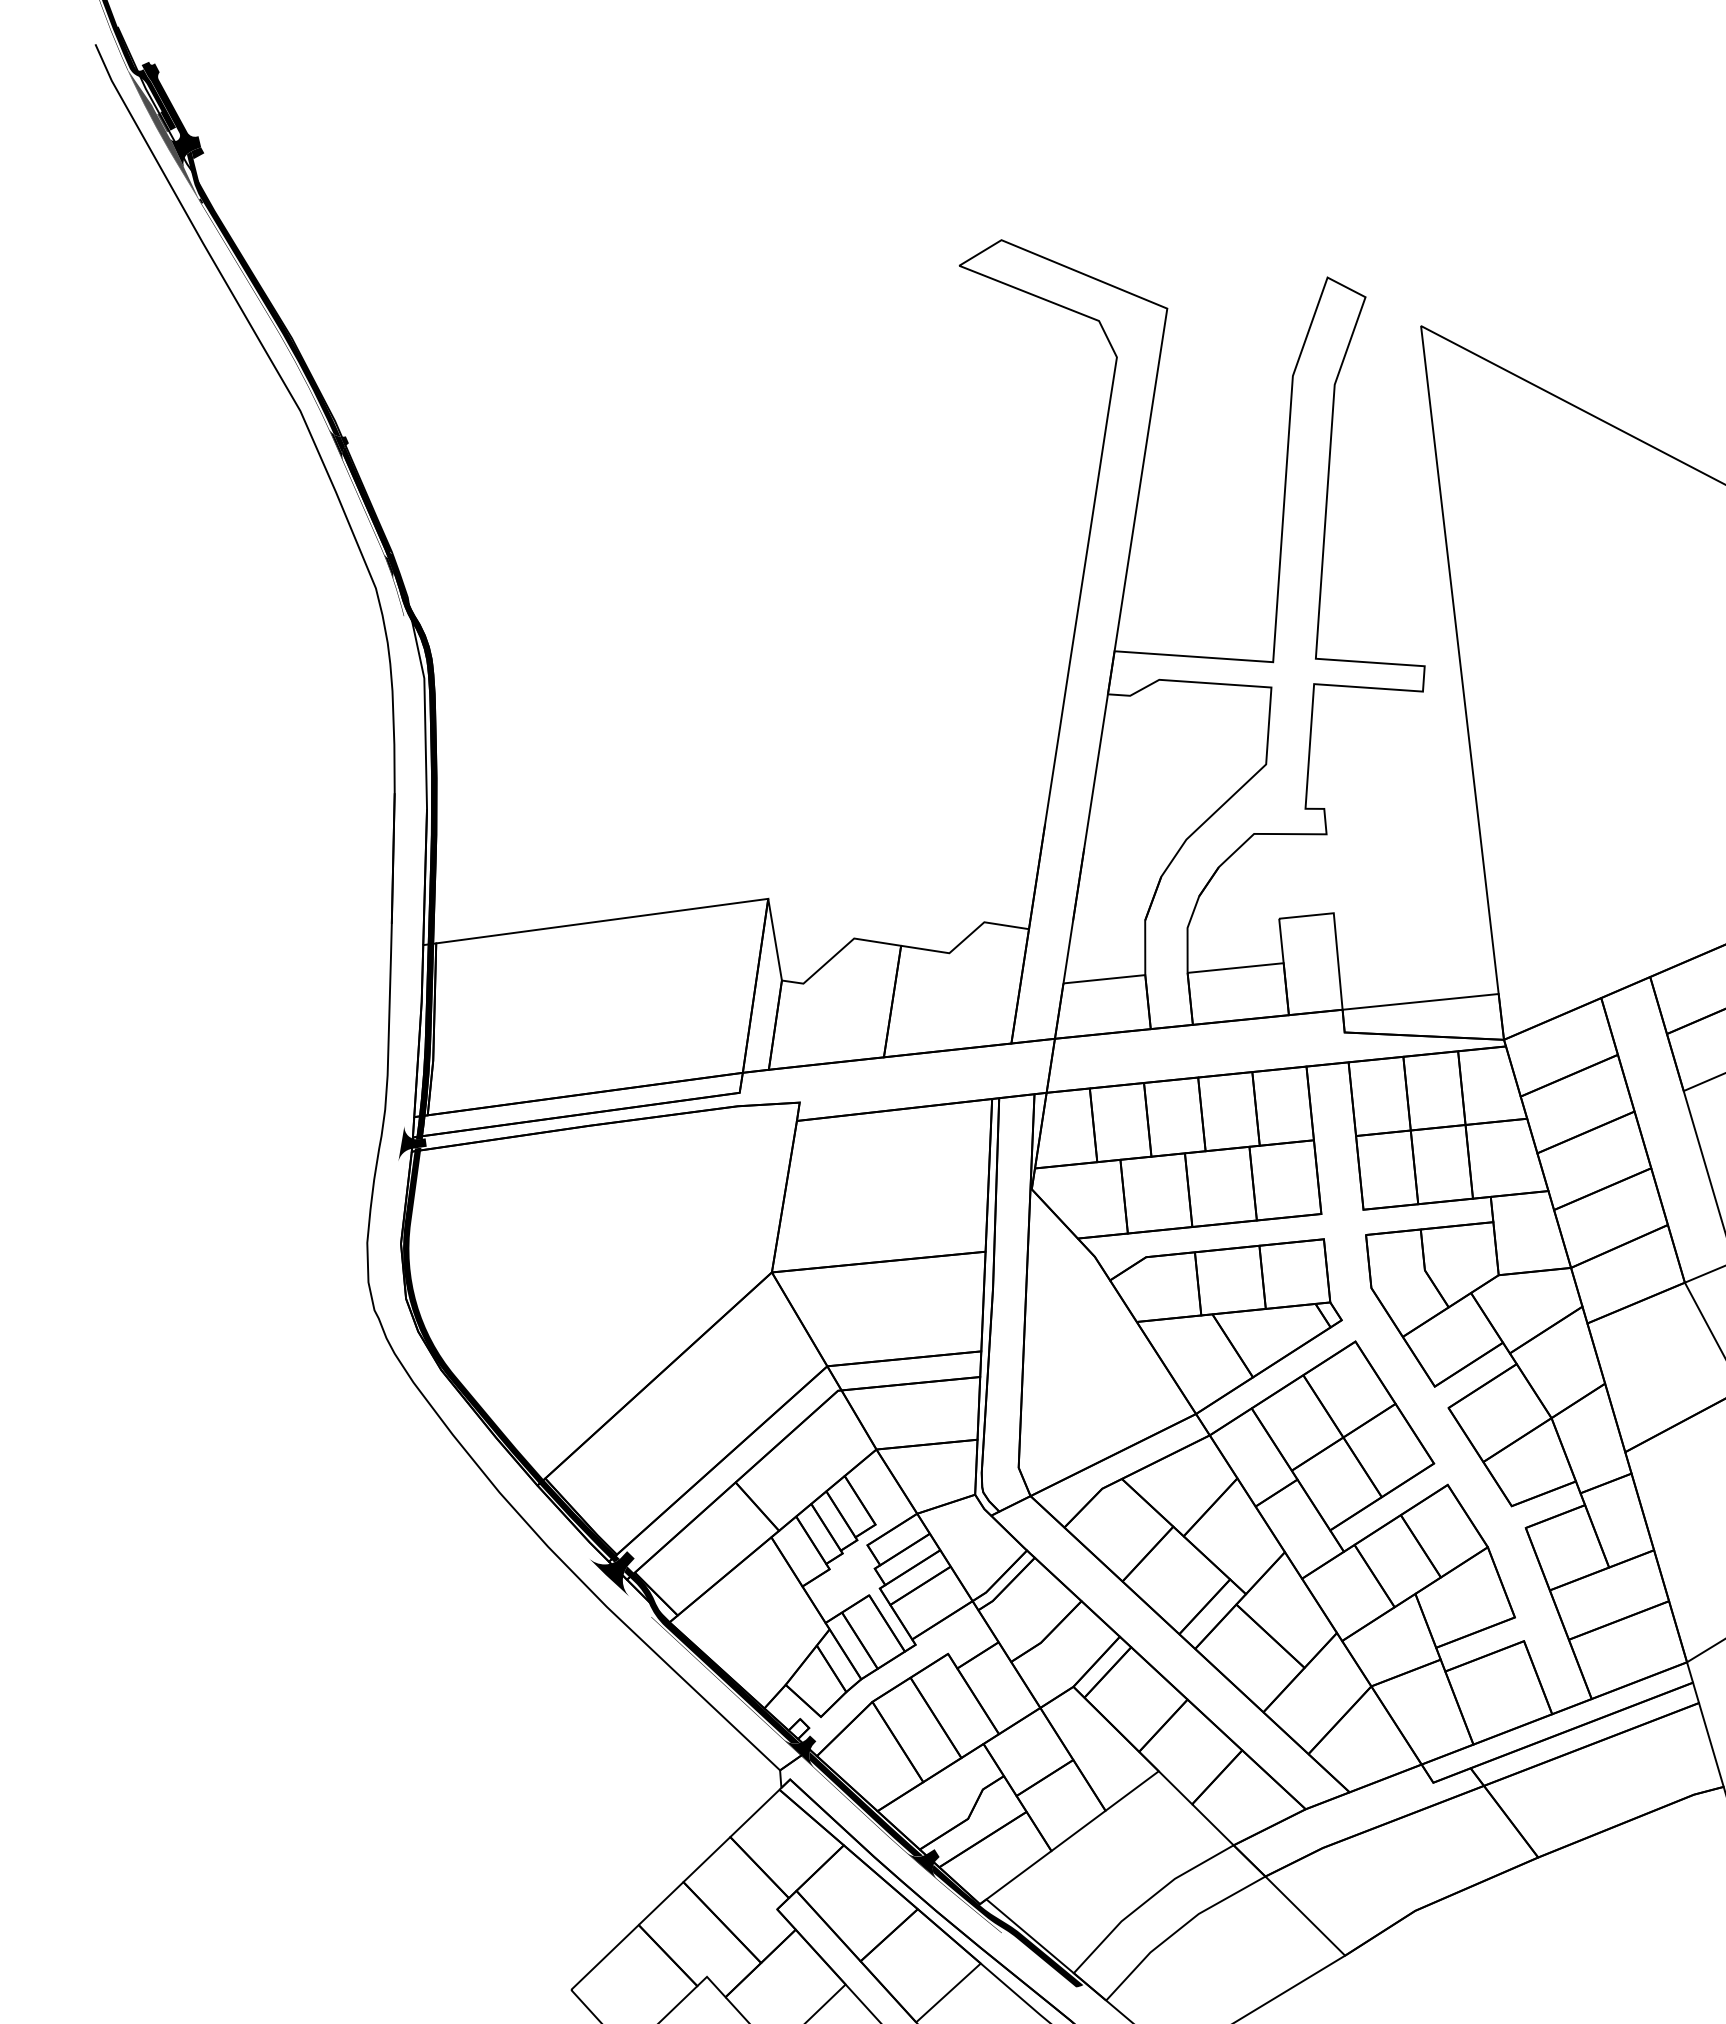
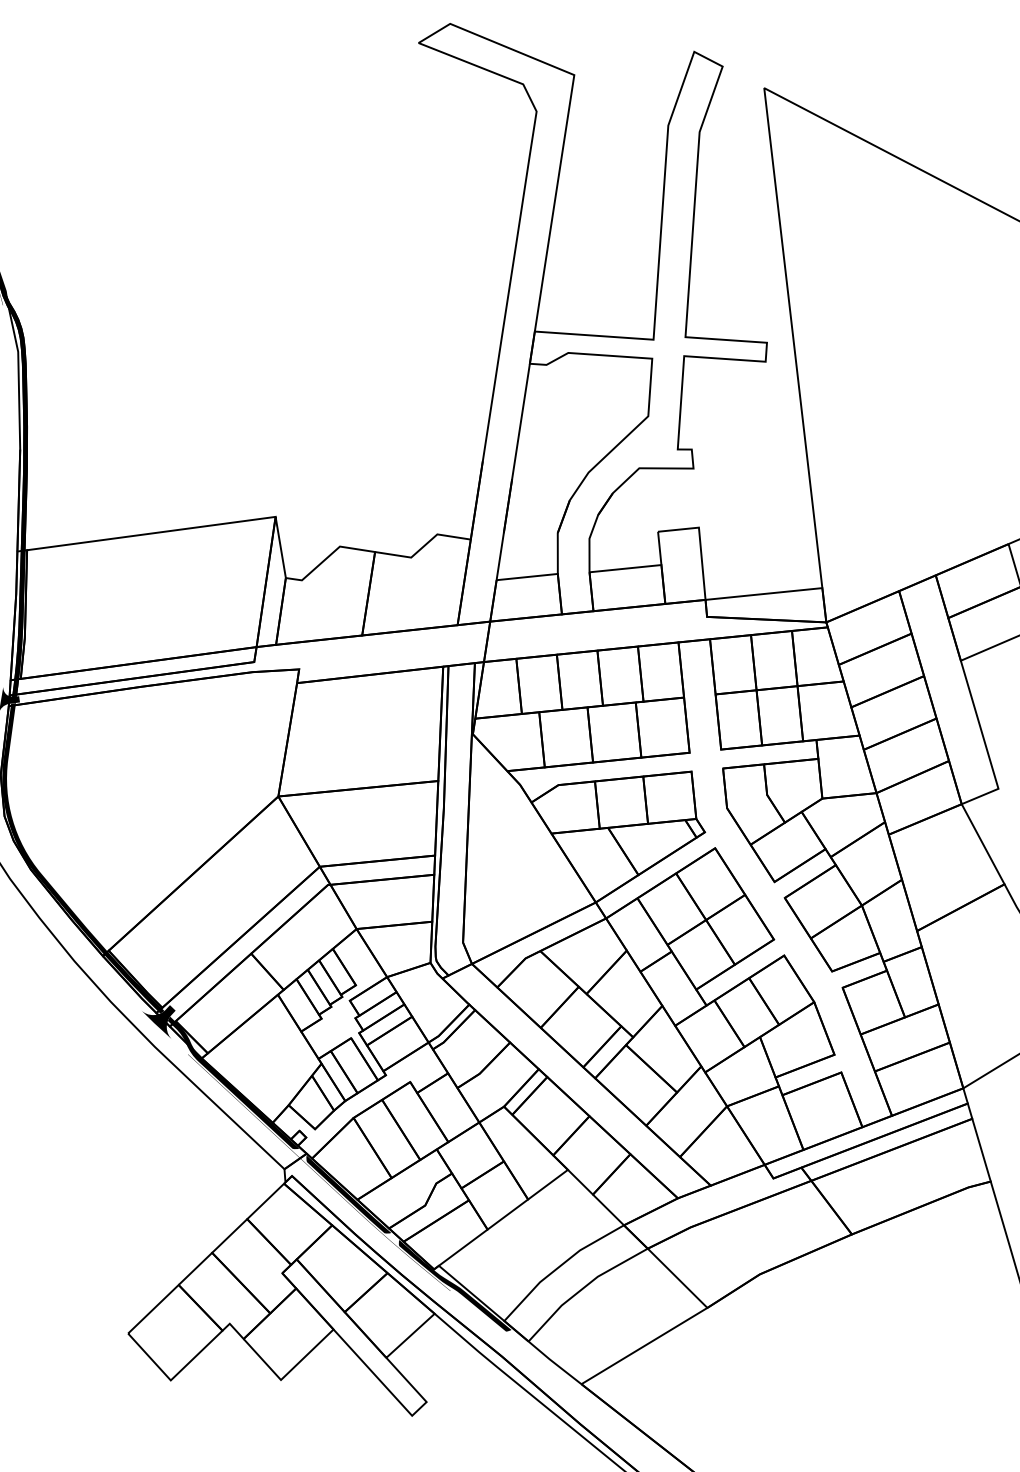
fill: (799, 1751) -> (299, 1155), removed
fill: (922, 1864) -> (391, 1239), removed

